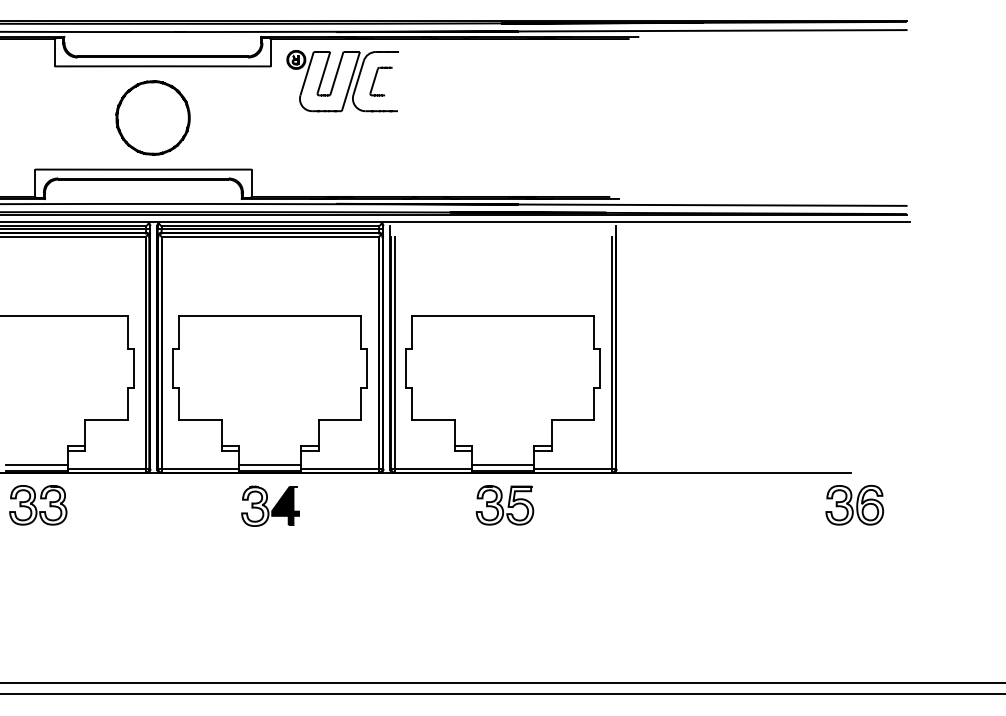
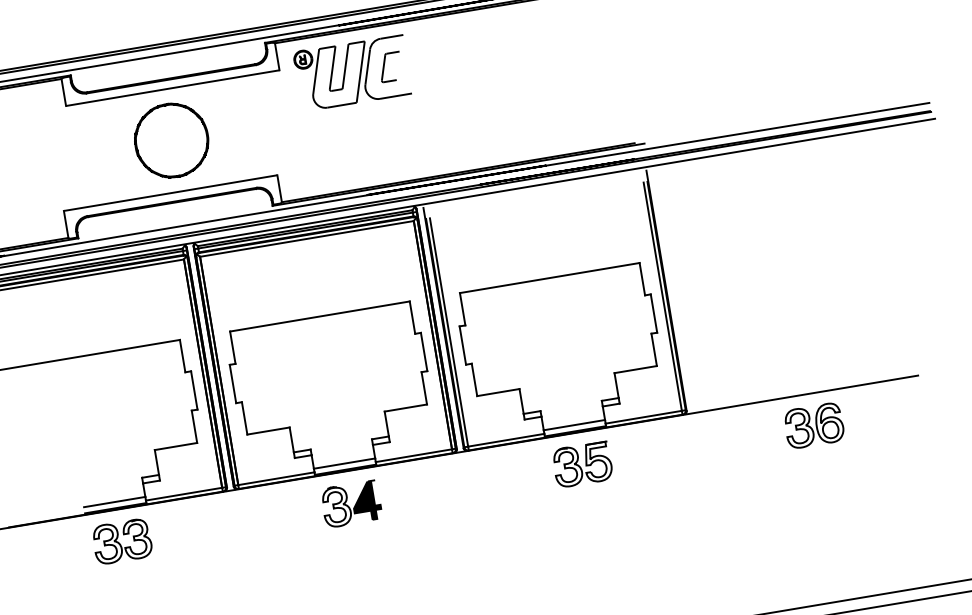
part: (854, 504) -> (813, 425), moved

